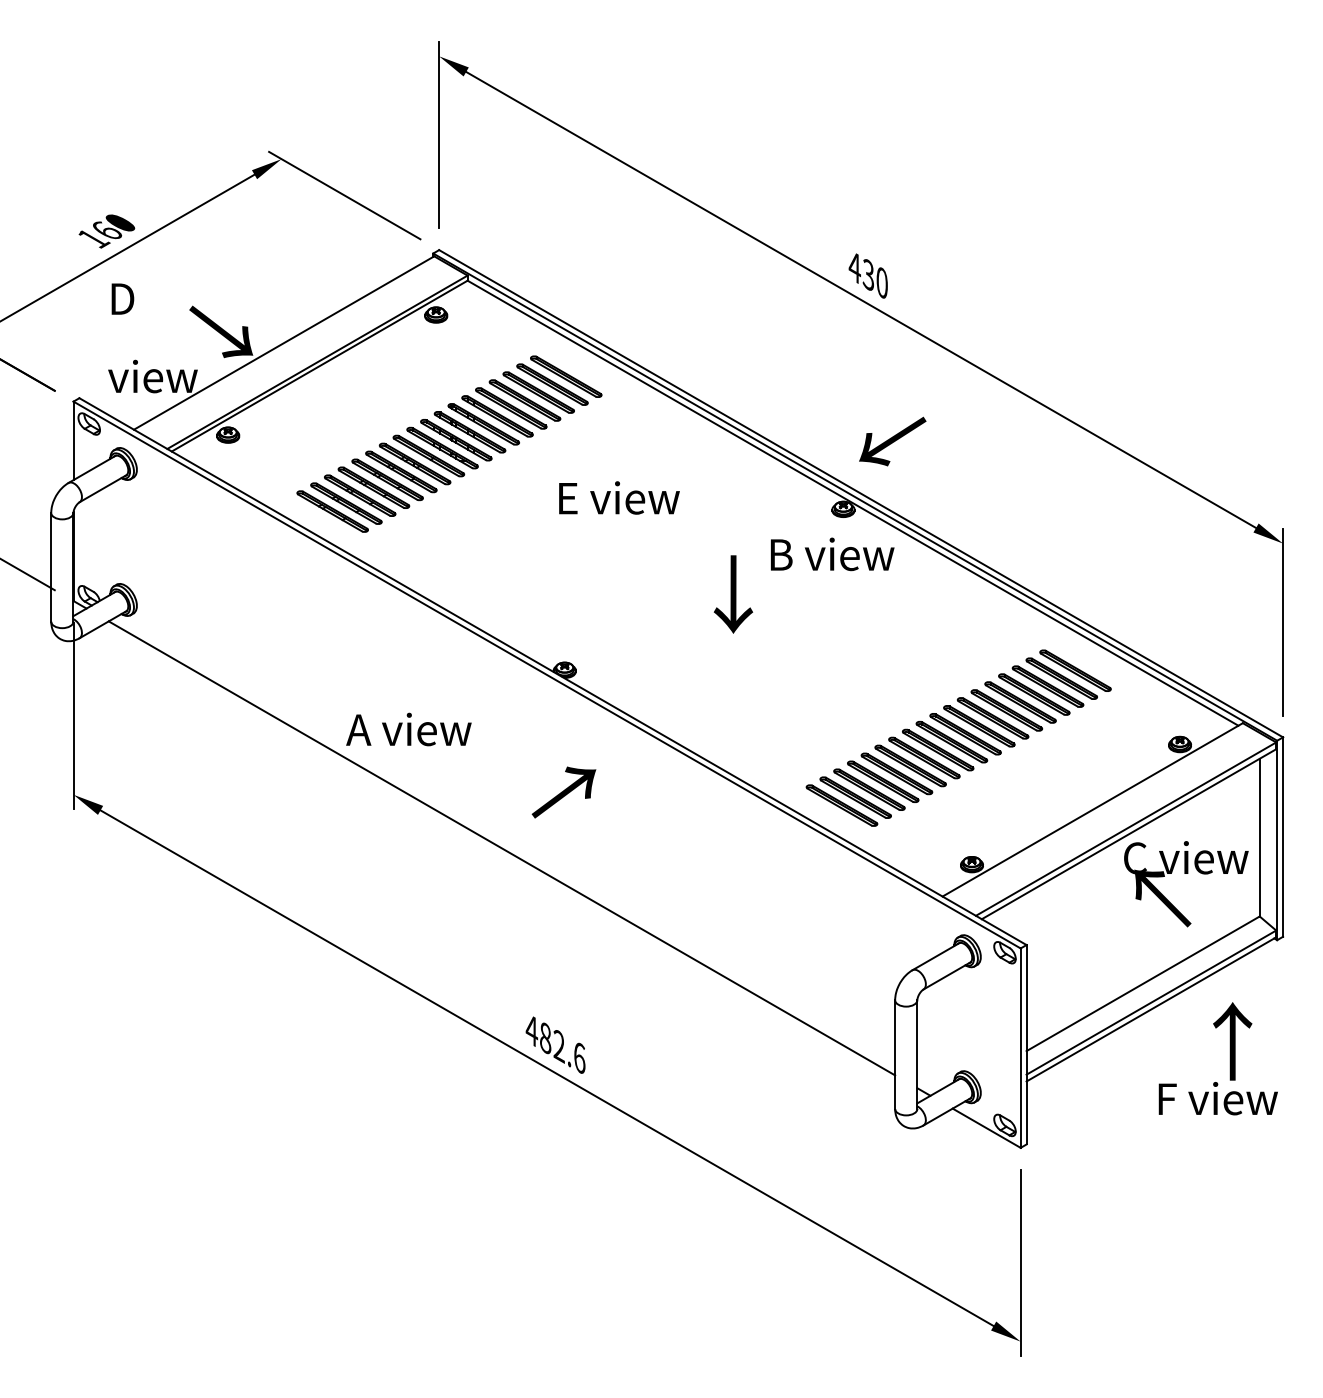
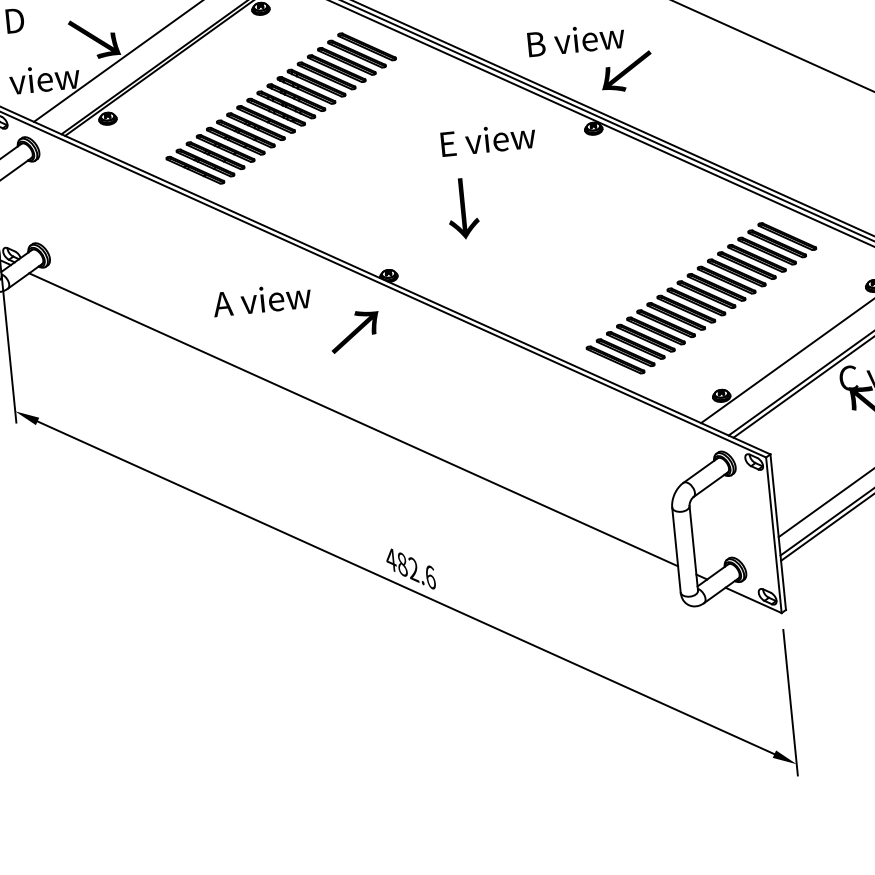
text: (619, 497) -> (488, 139), moved
text: (832, 554) -> (576, 40), moved
text: (733, 594) -> (463, 208), moved
text: (408, 729) -> (261, 299), moved
text: (563, 792) -> (354, 331), moved

